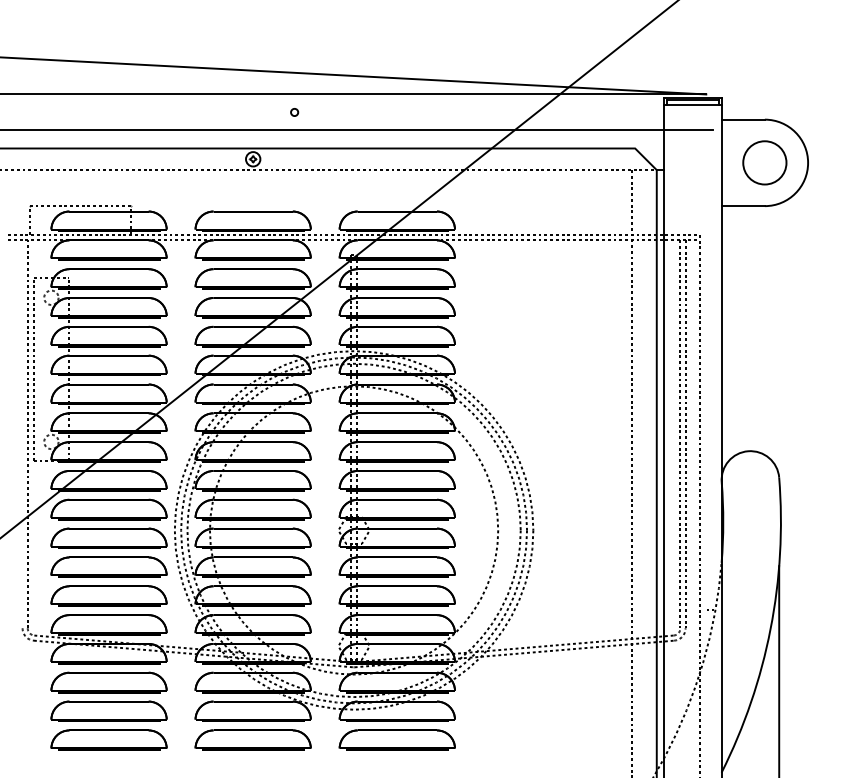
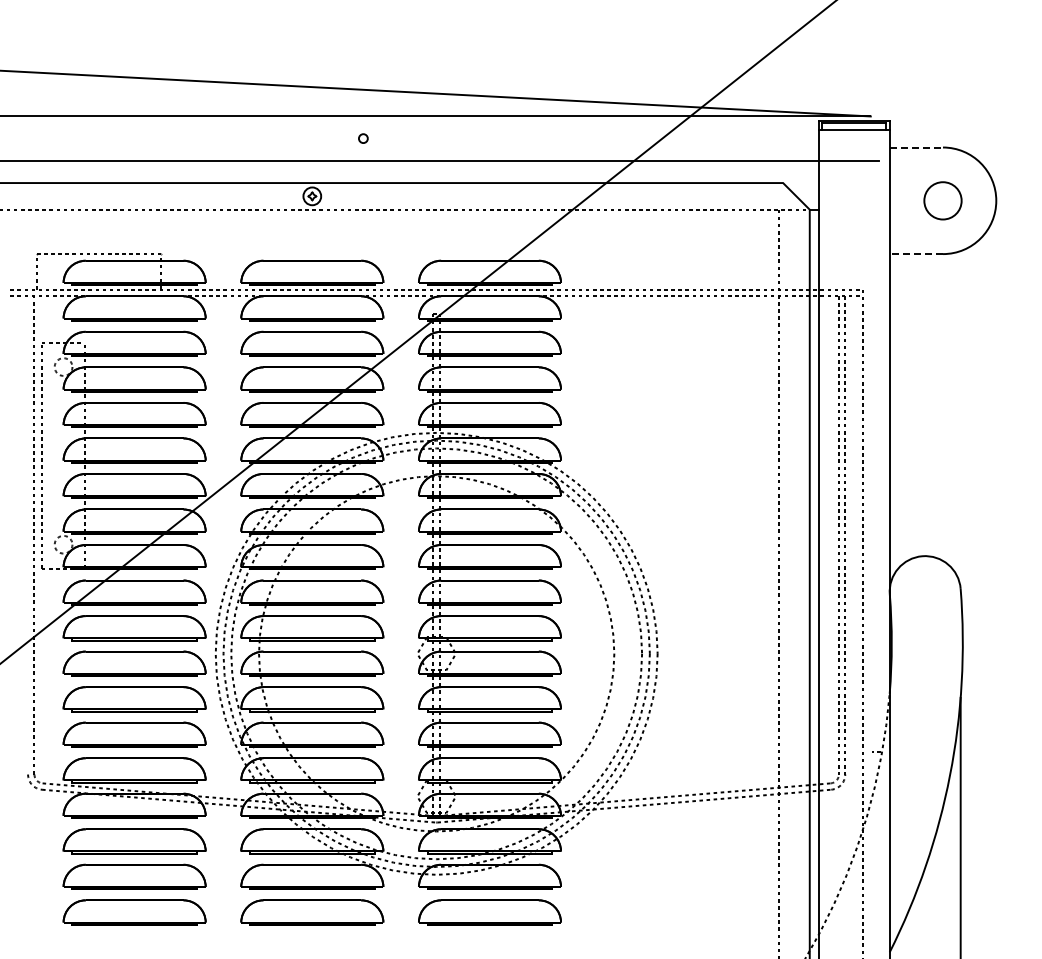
line: (743, 119) -> (916, 147), solid -> dashed
circle: (764, 162) -> (942, 200), size x0.7
line: (743, 206) -> (916, 254), solid -> dashed

